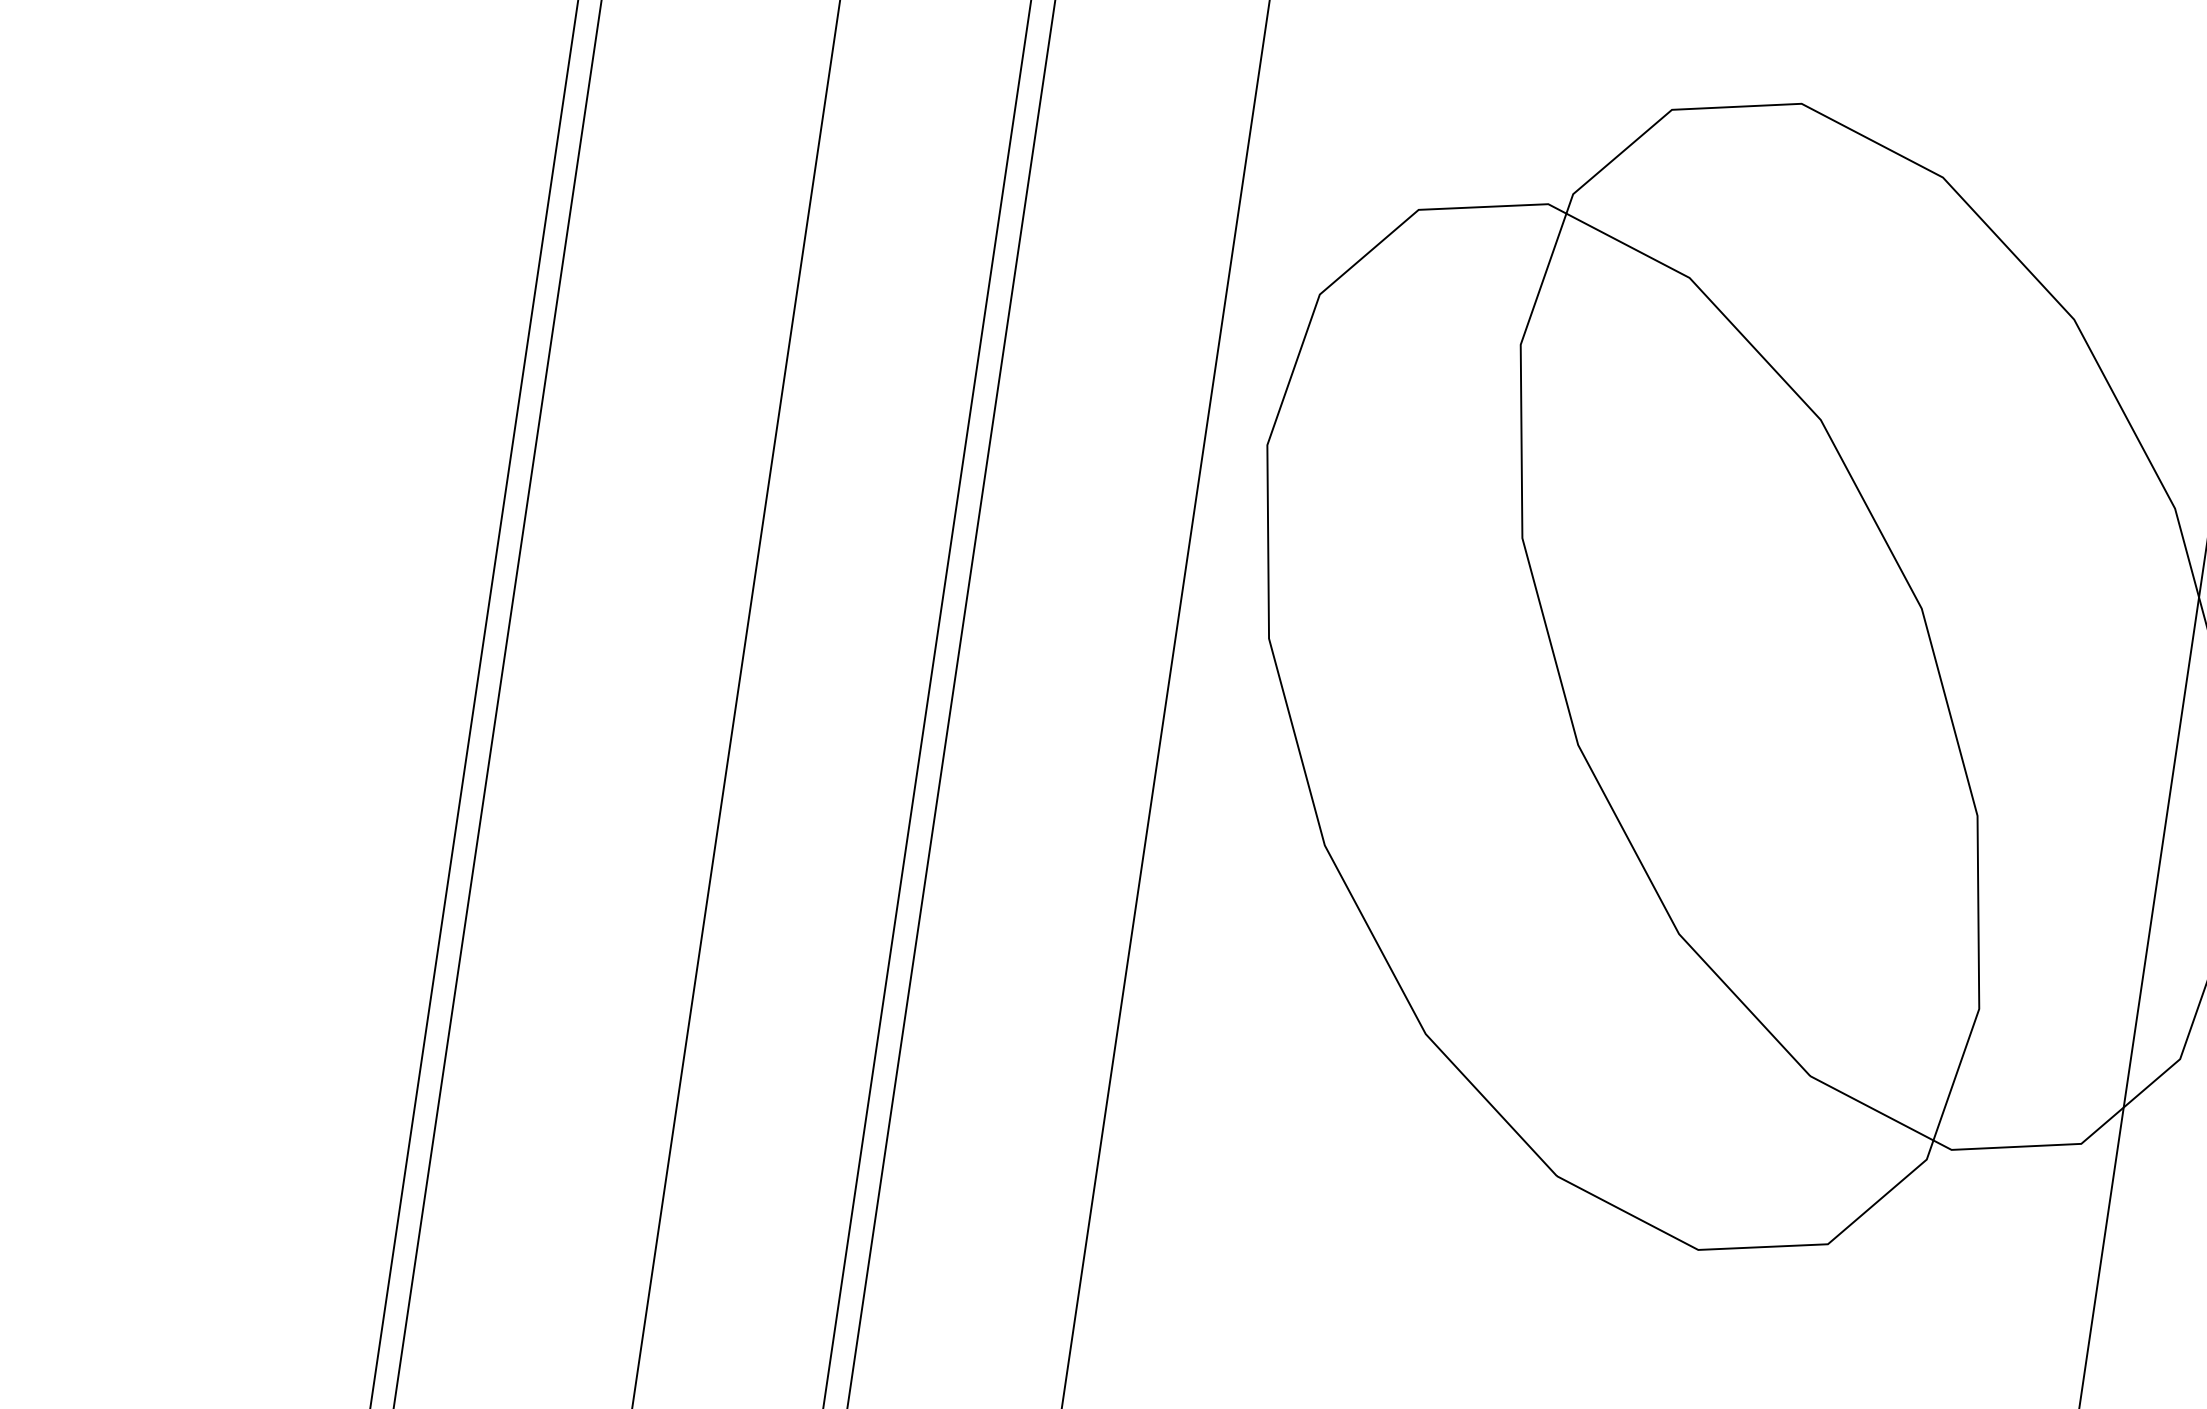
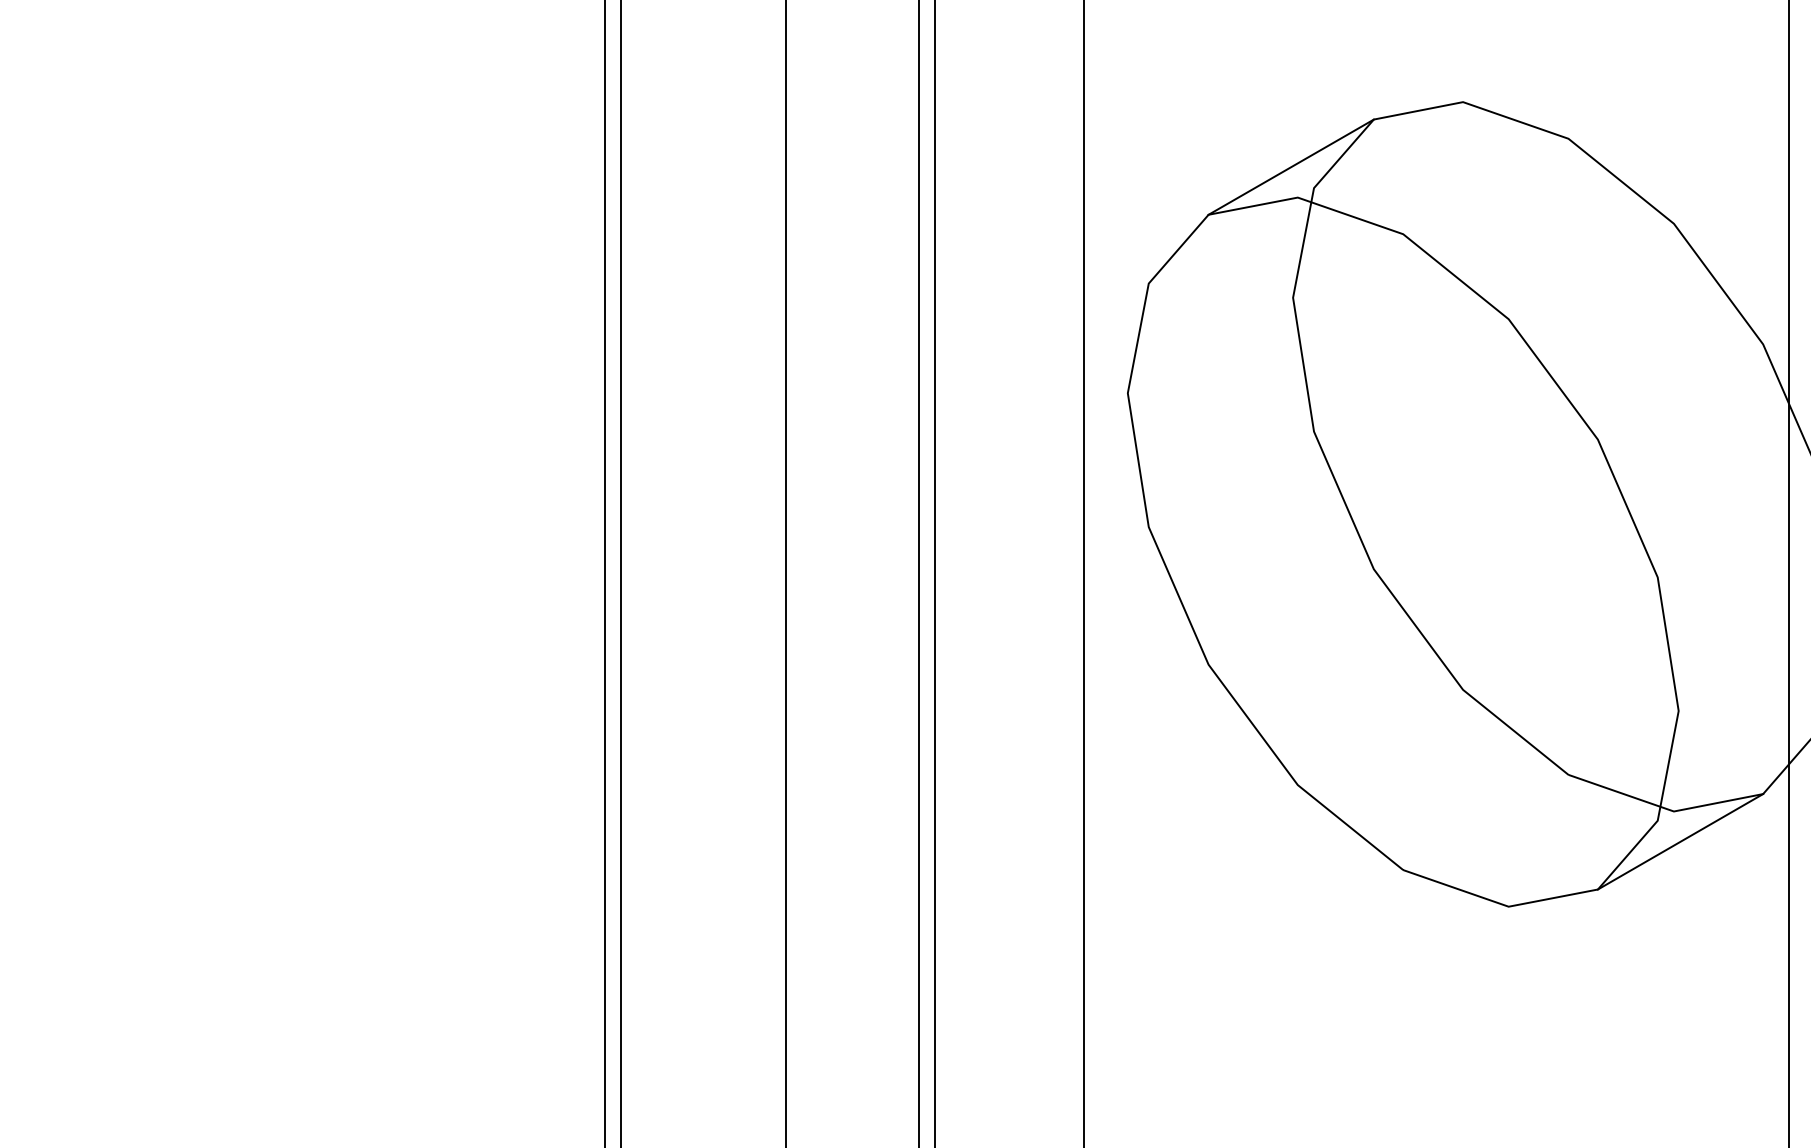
line: (1544, 158) -> (1290, 166), added
line: (1954, 1193) -> (1680, 841), added

